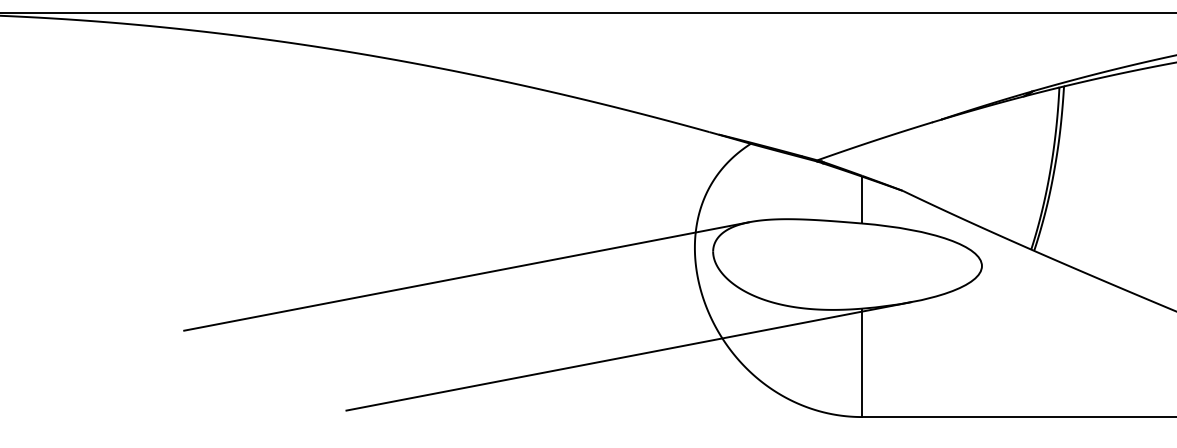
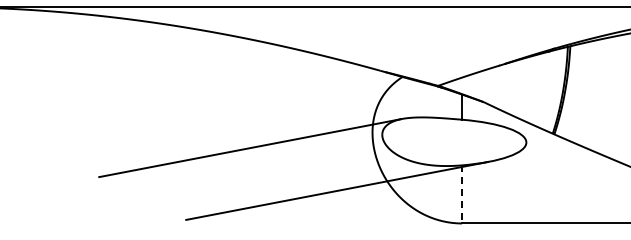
line: (862, 363) -> (462, 194), solid -> dashed

